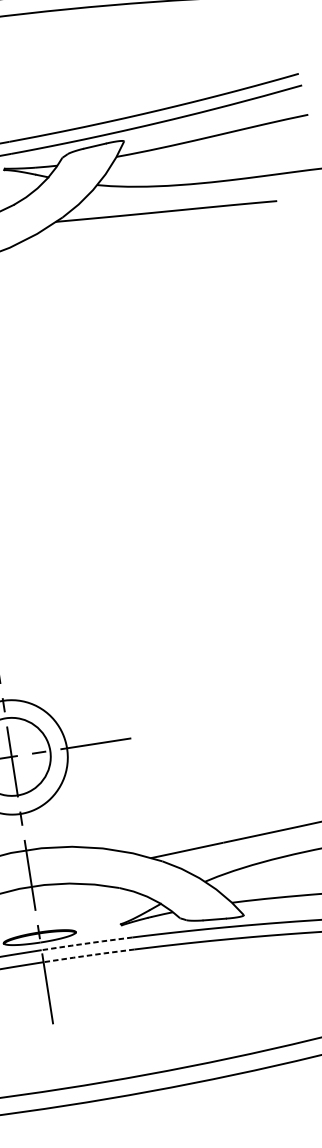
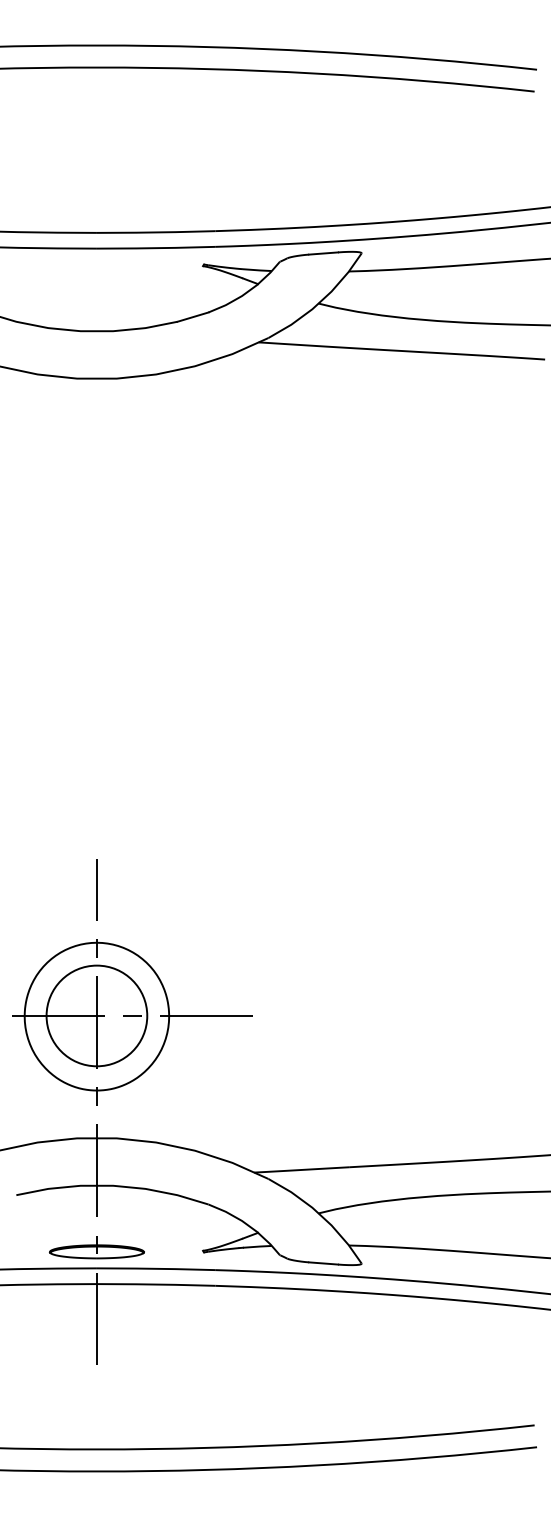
line: (87, 943) -> (156, 1268), dashed -> solid
line: (89, 955) -> (156, 1284), dashed -> solid

